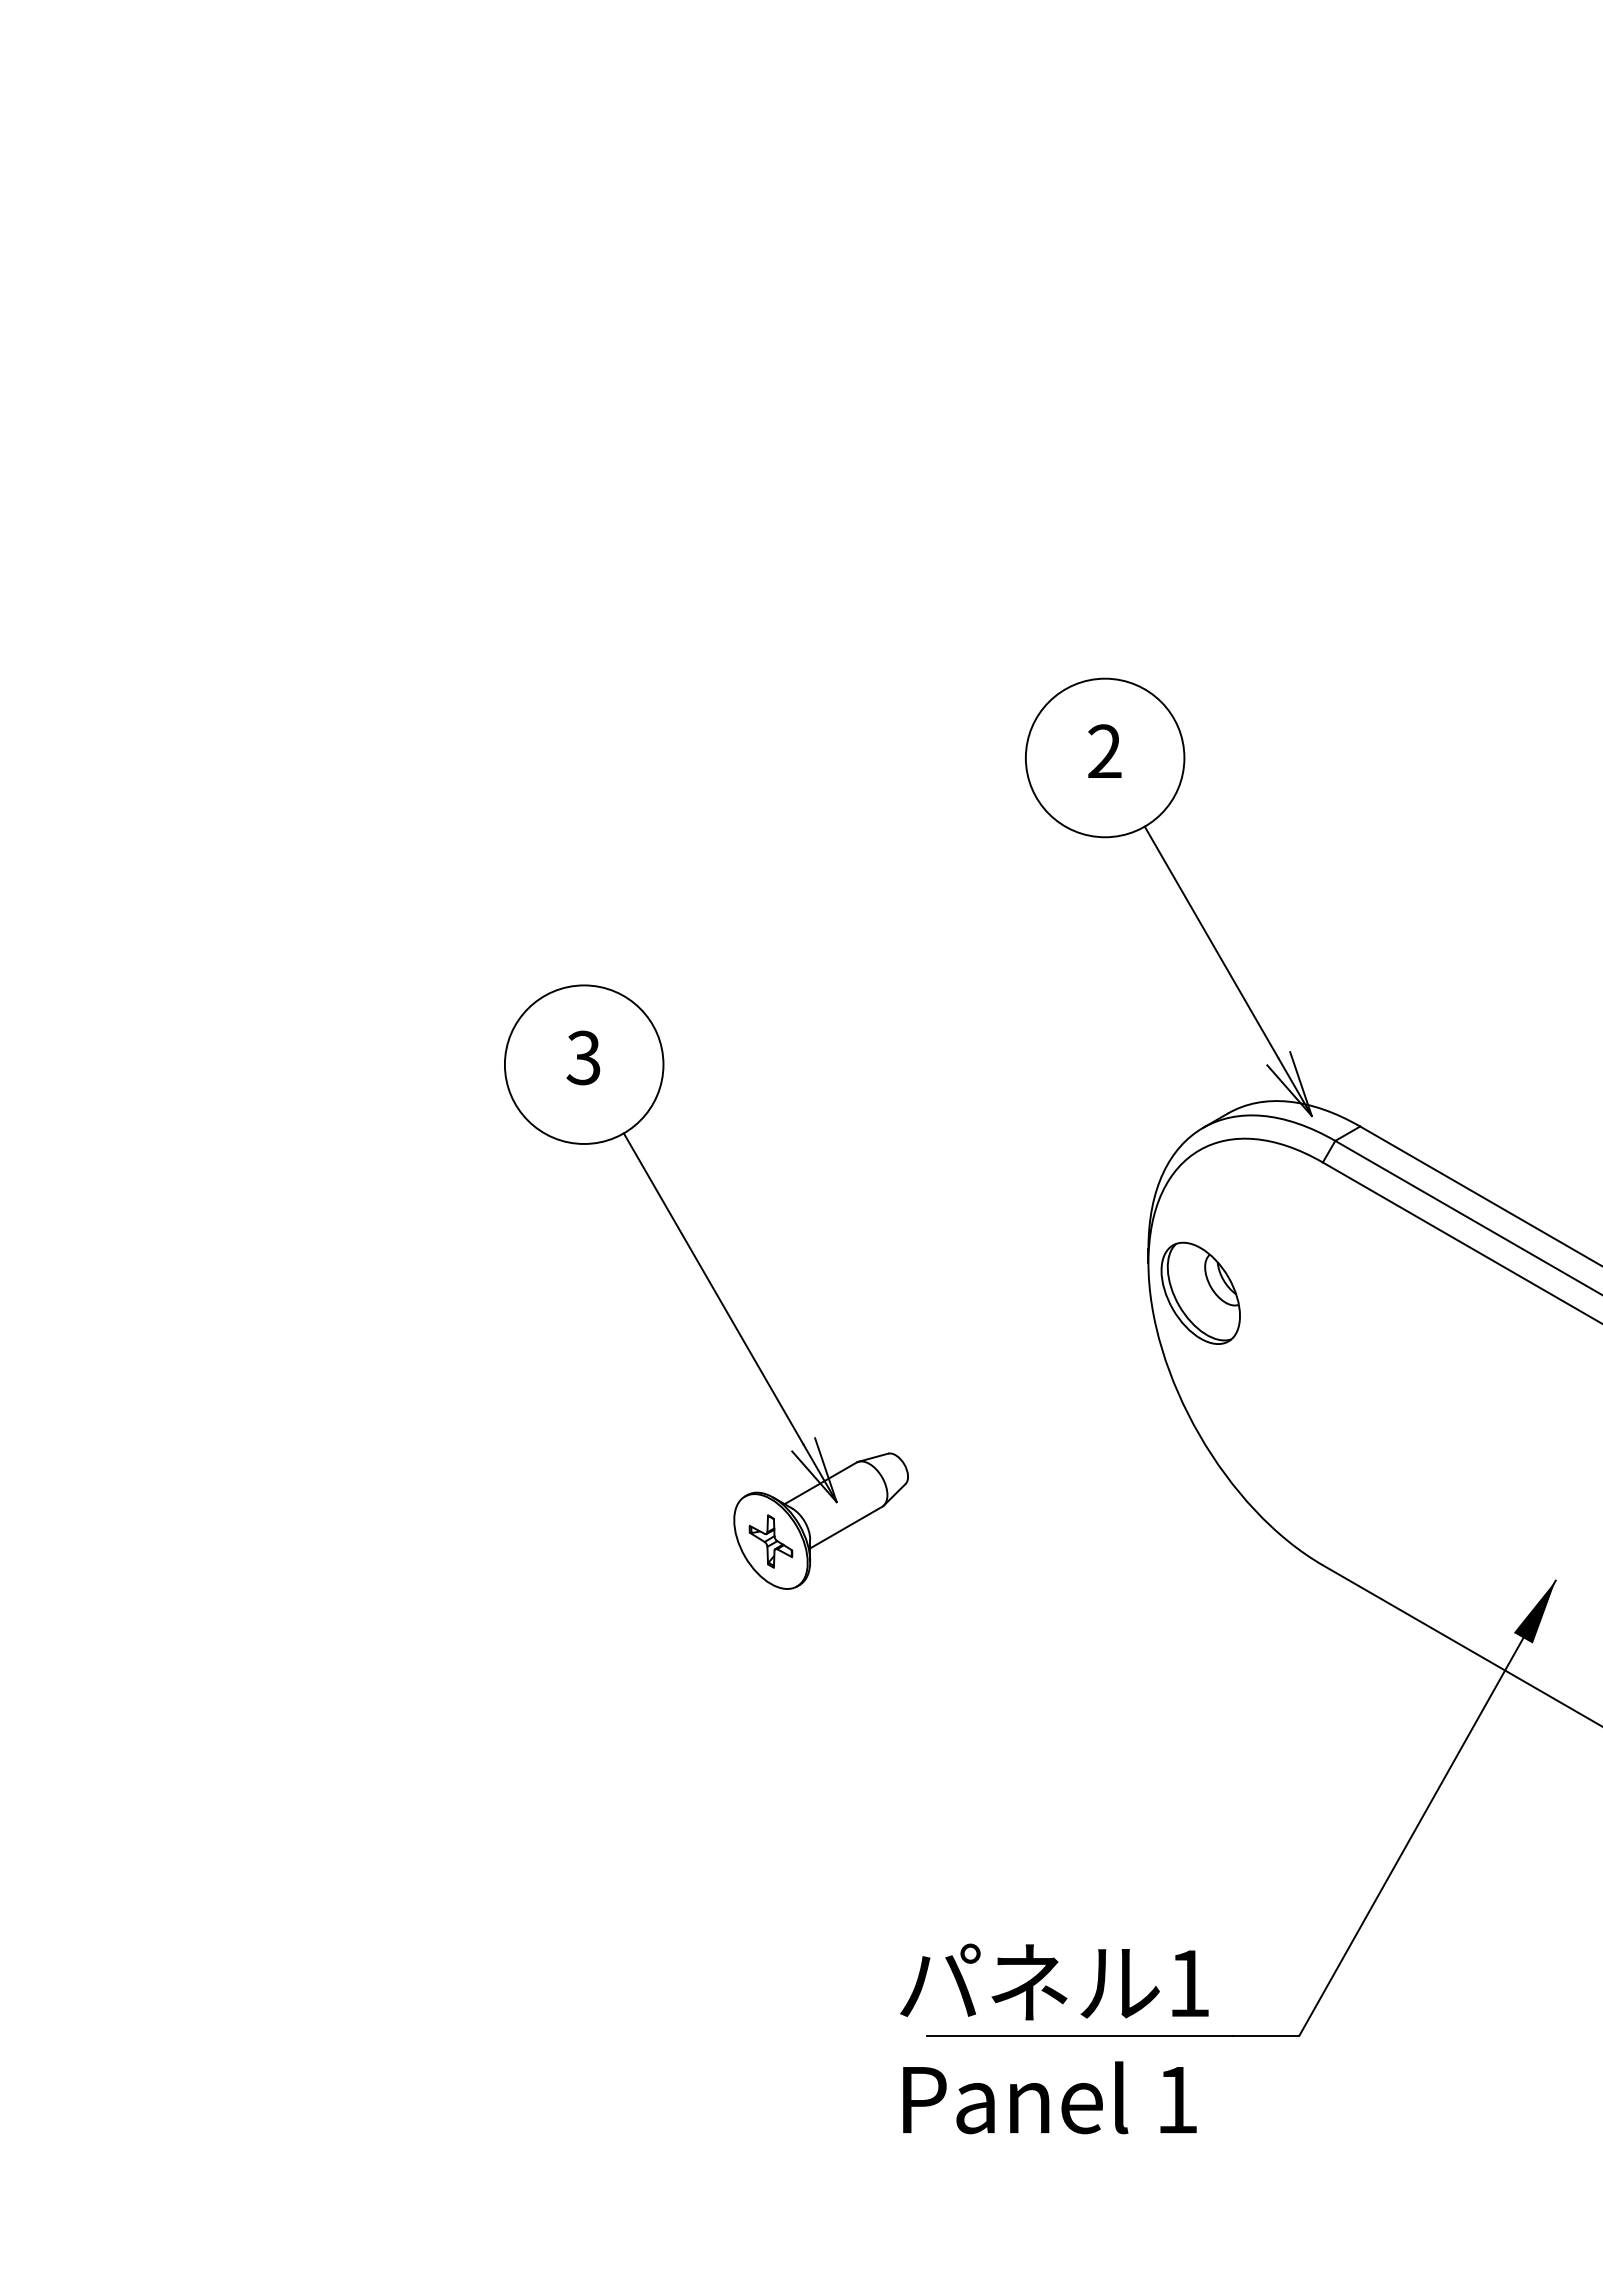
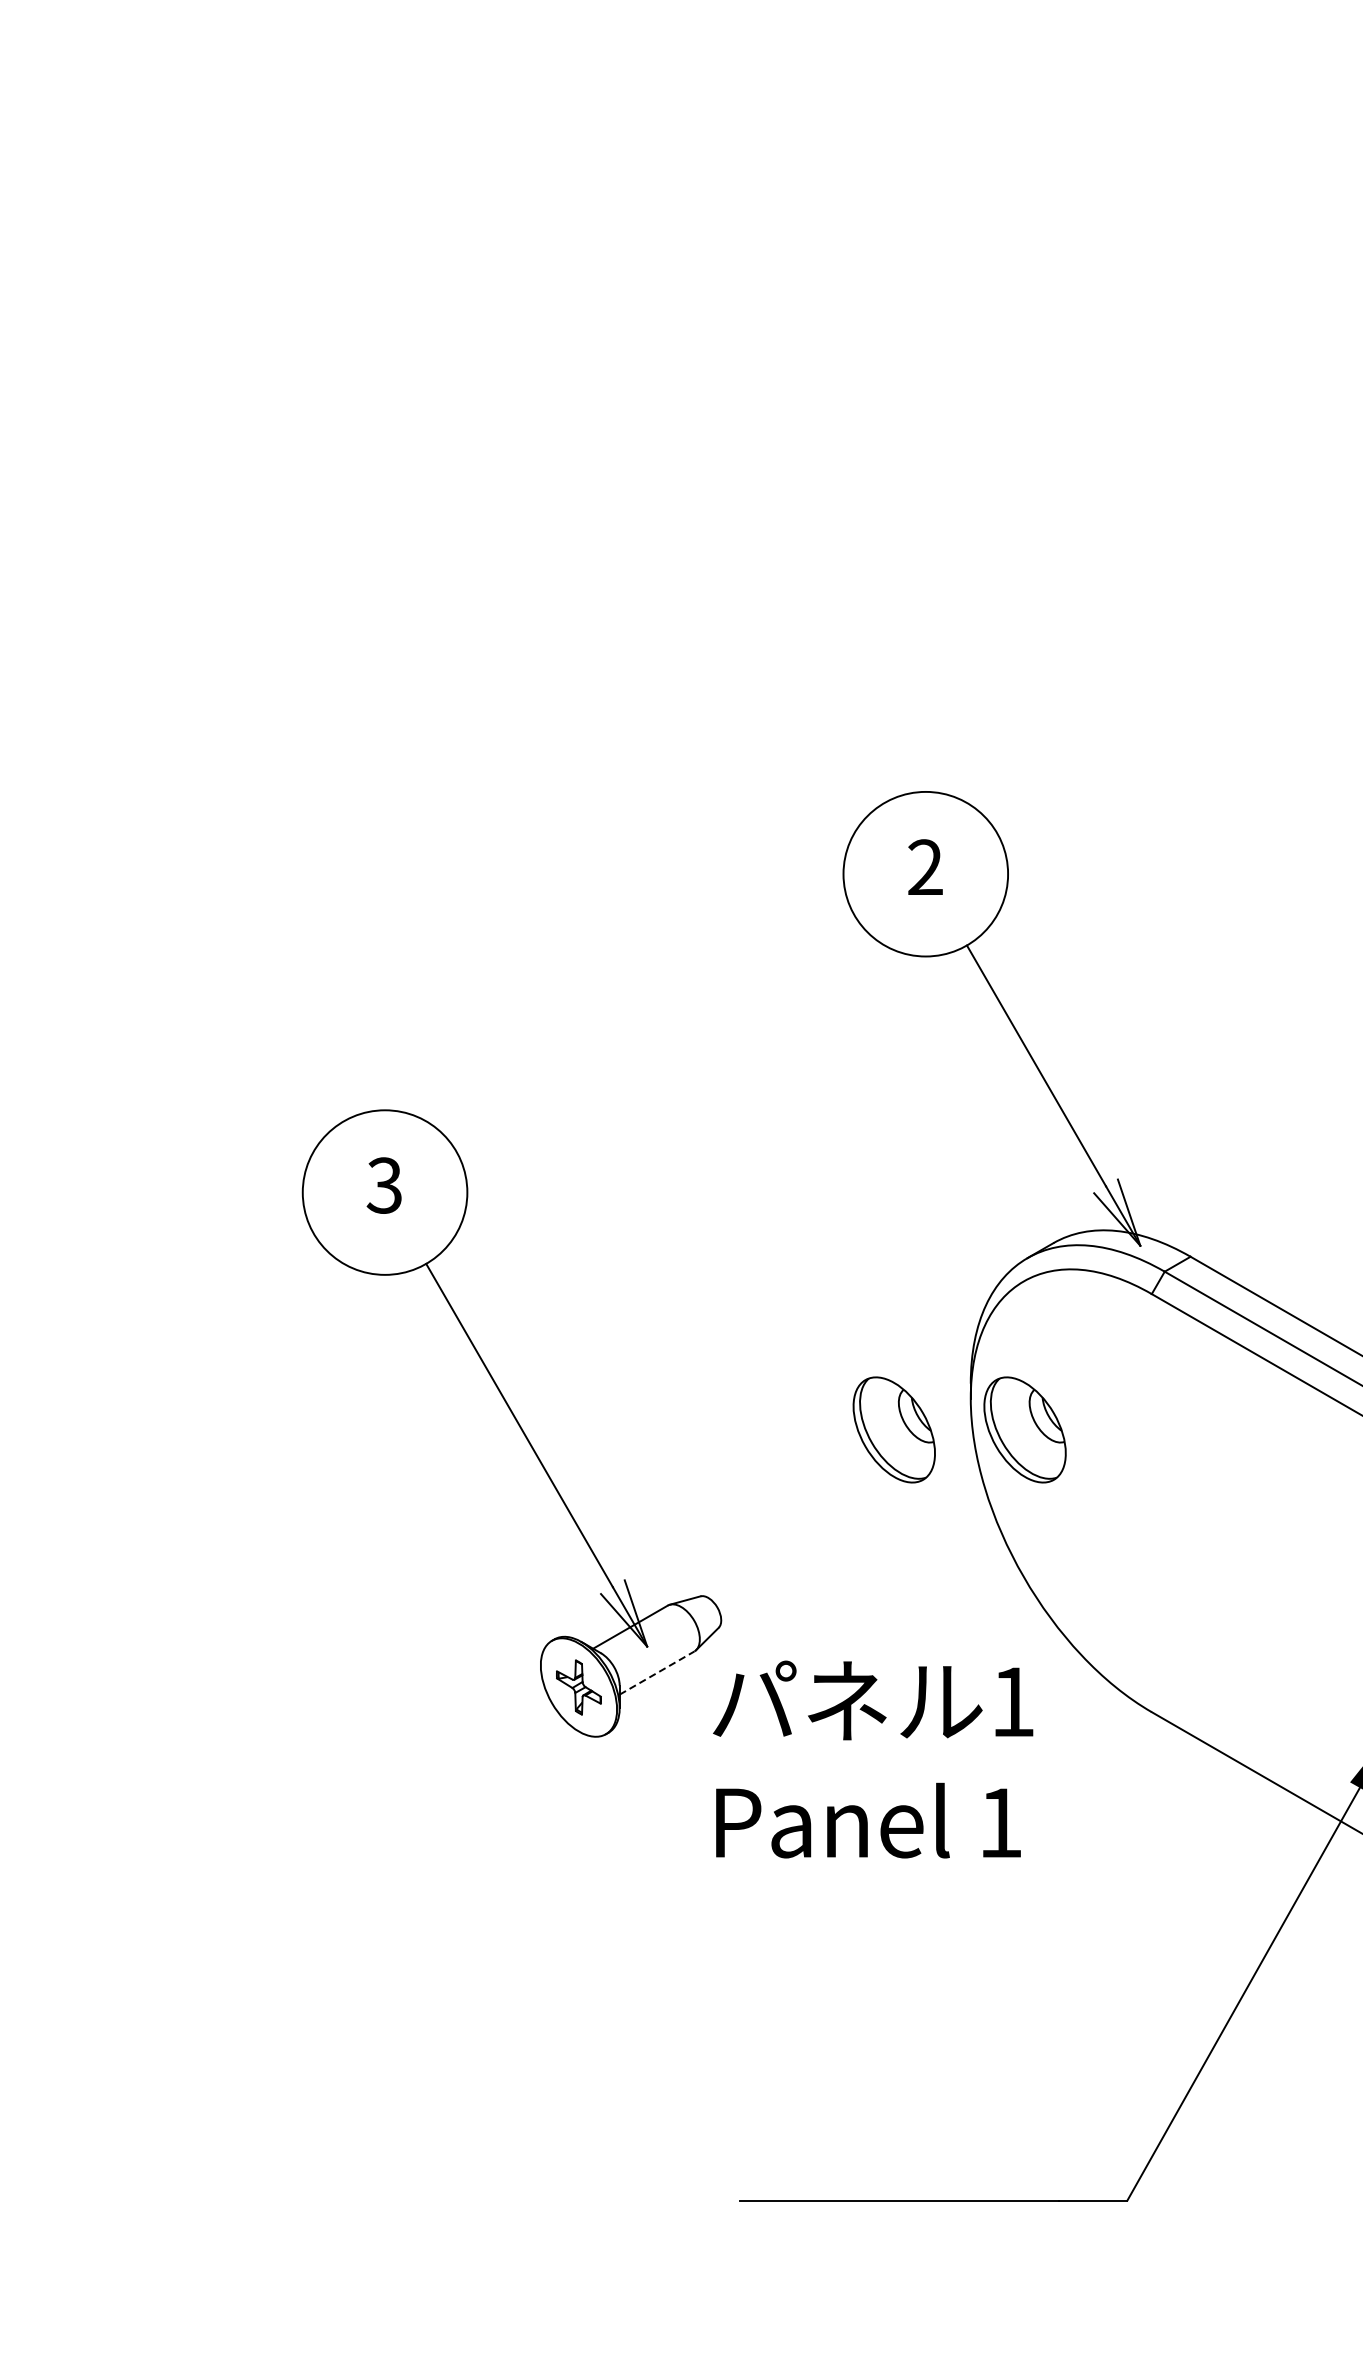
part: (1074, 1292) -> (894, 1429), added
line: (846, 1527) -> (657, 1672), solid -> dashed
text: (1054, 2038) -> (873, 1759), moved

